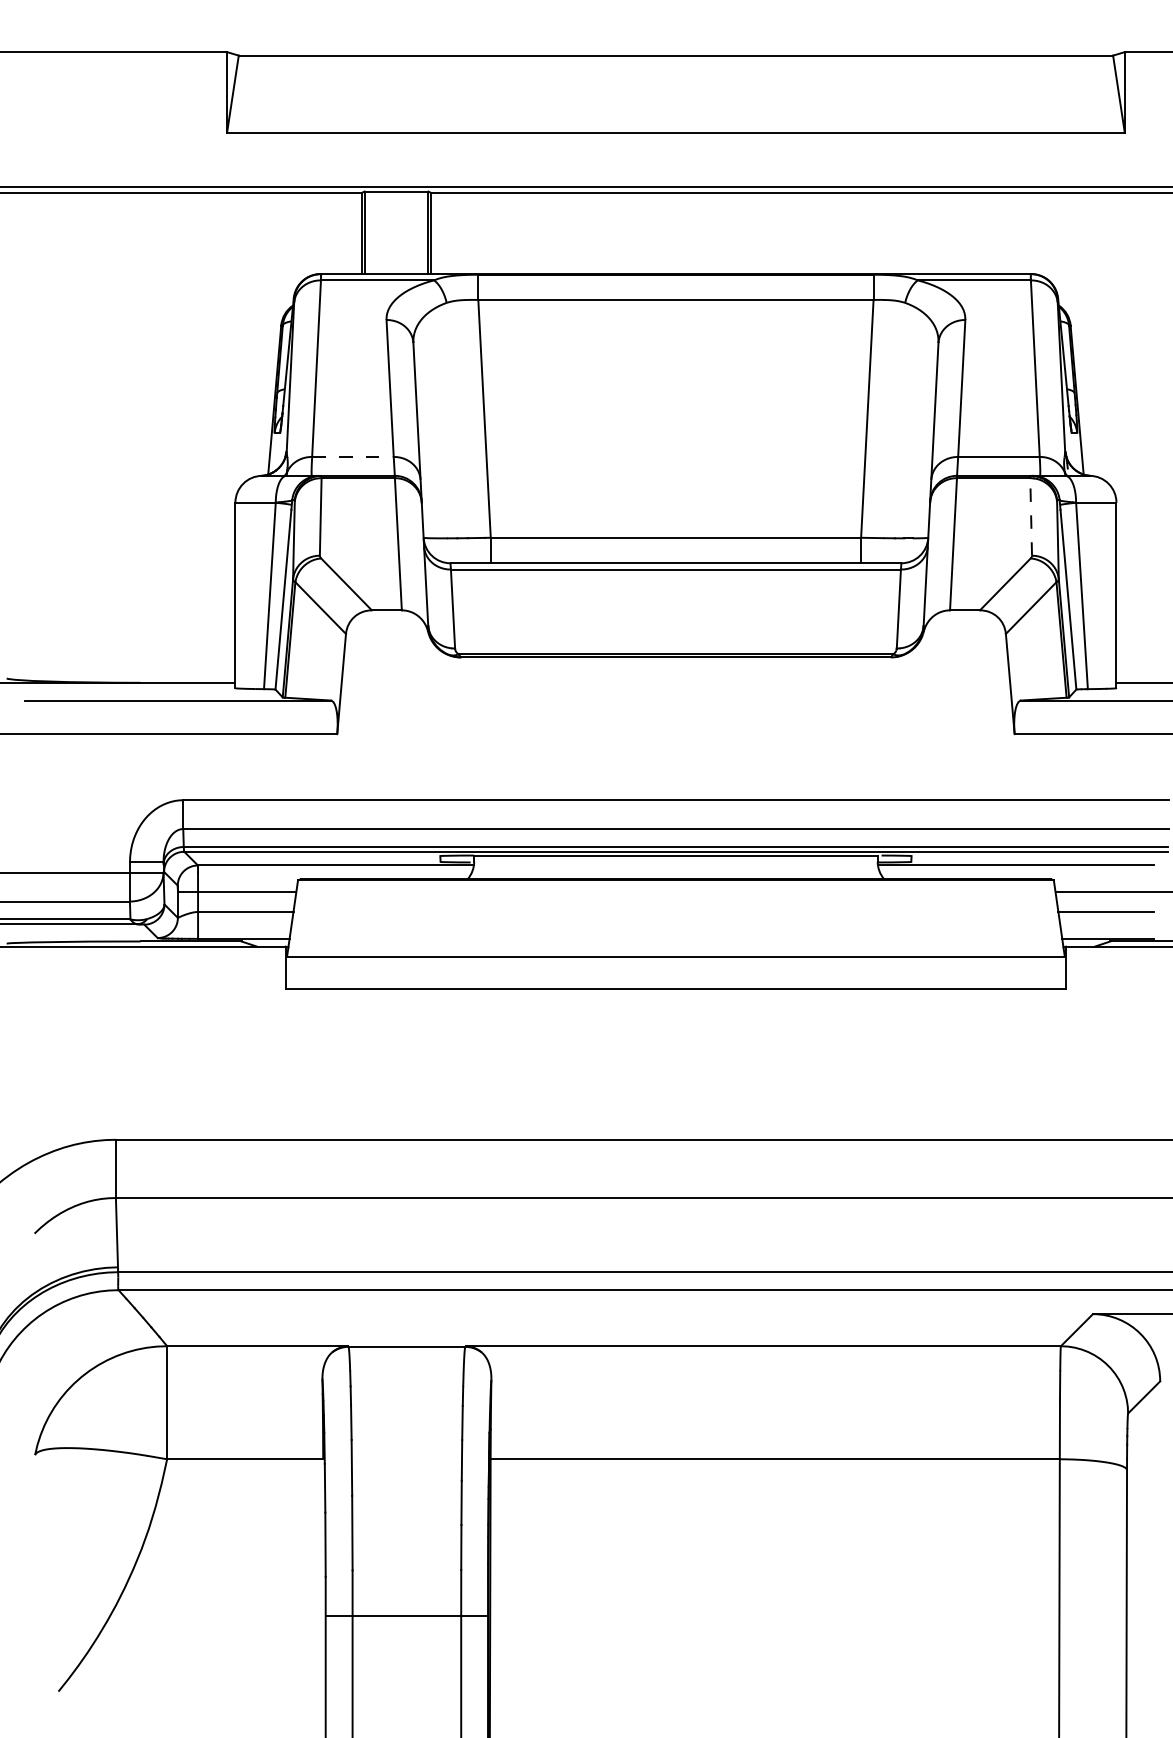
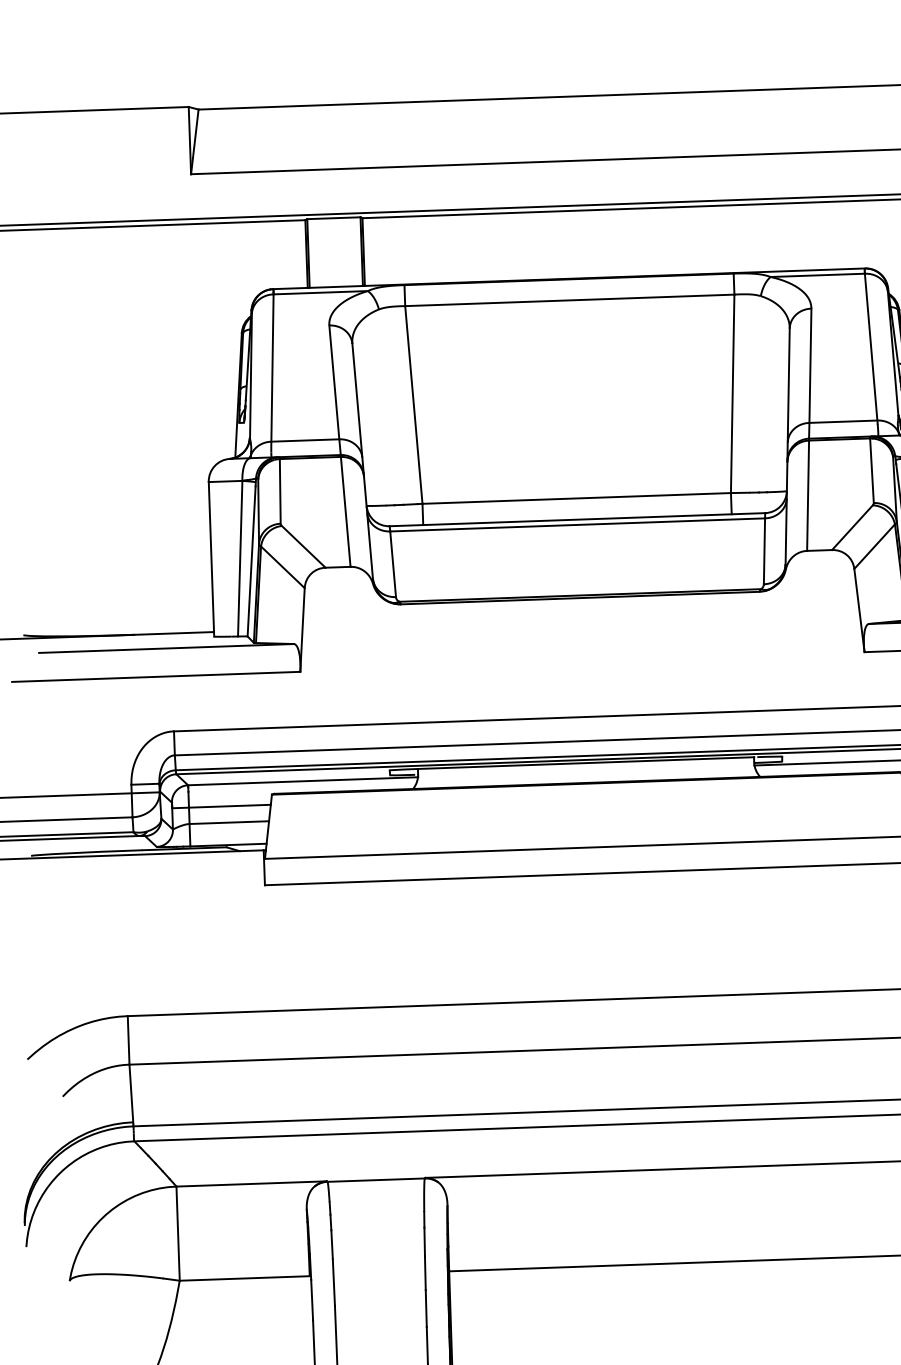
line: (352, 456) -> (304, 440), dashed -> solid
line: (1031, 516) -> (872, 470), dashed -> solid

